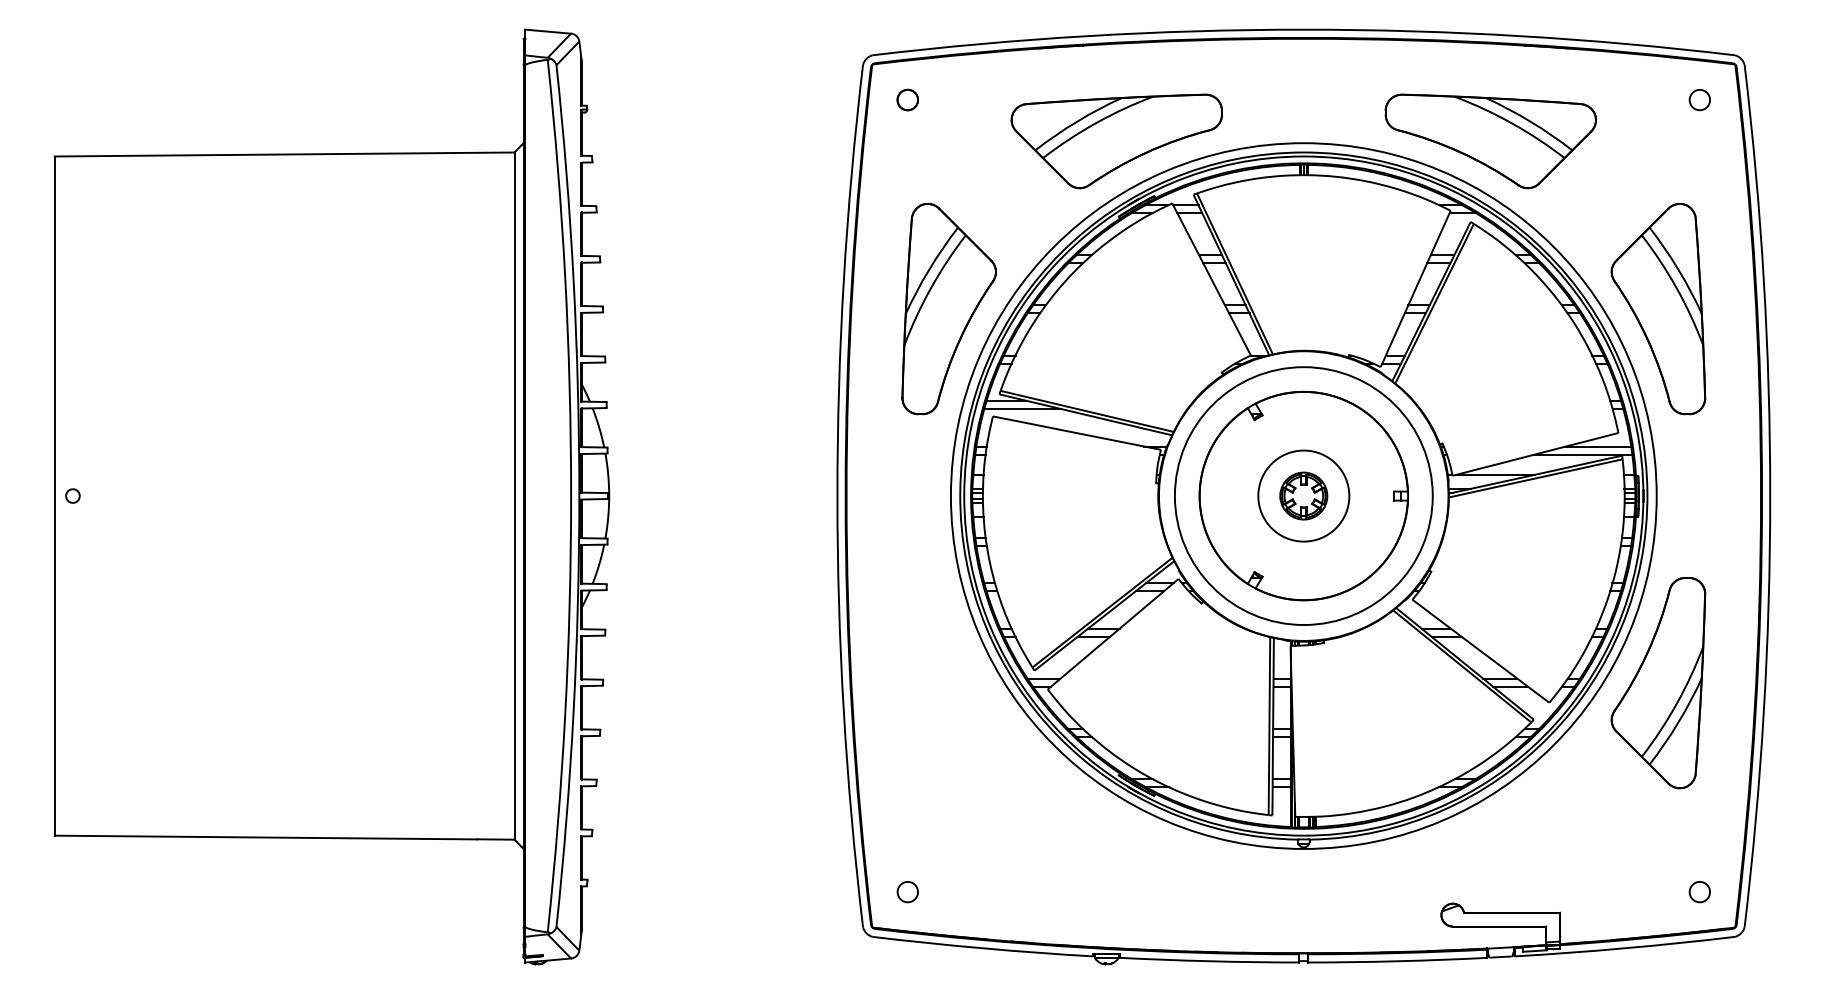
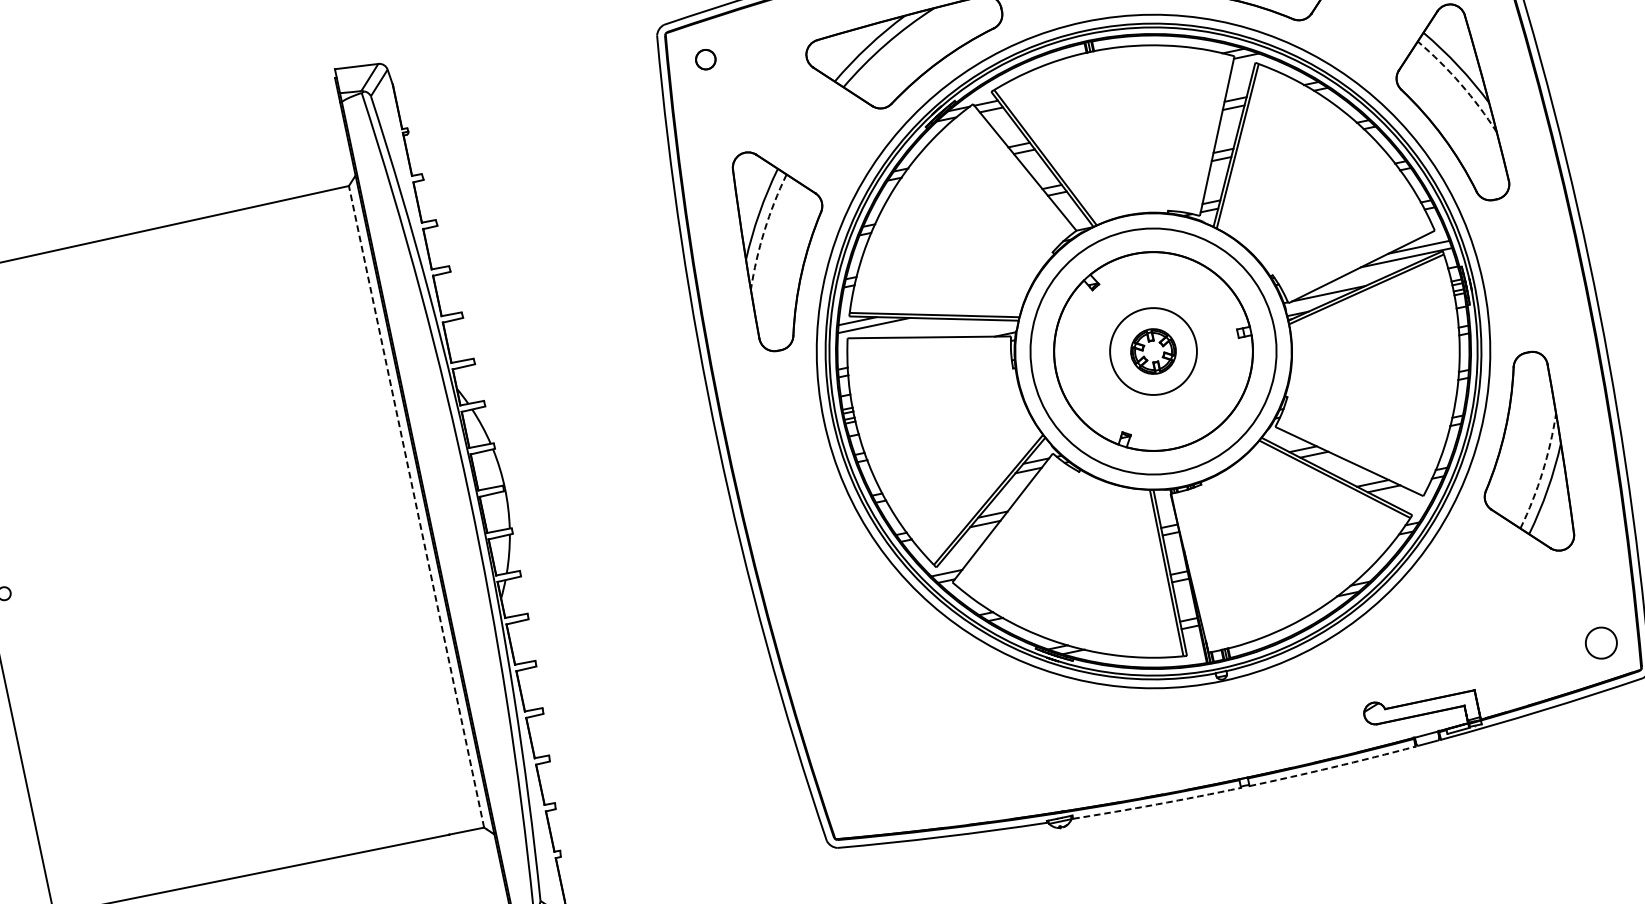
arc: (931, 288) -> (765, 230), solid -> dashed
arc: (1676, 288) -> (1460, 84), solid -> dashed
line: (514, 496) -> (416, 507), solid -> dashed
arc: (1676, 704) -> (1542, 472), solid -> dashed
circle: (907, 892) -> (861, 799), removed
circle: (1699, 892) -> (1600, 643), size x1.6
arc: (1209, 961) -> (1157, 804), solid -> dashed
arc: (1397, 961) -> (1332, 767), solid -> dashed

